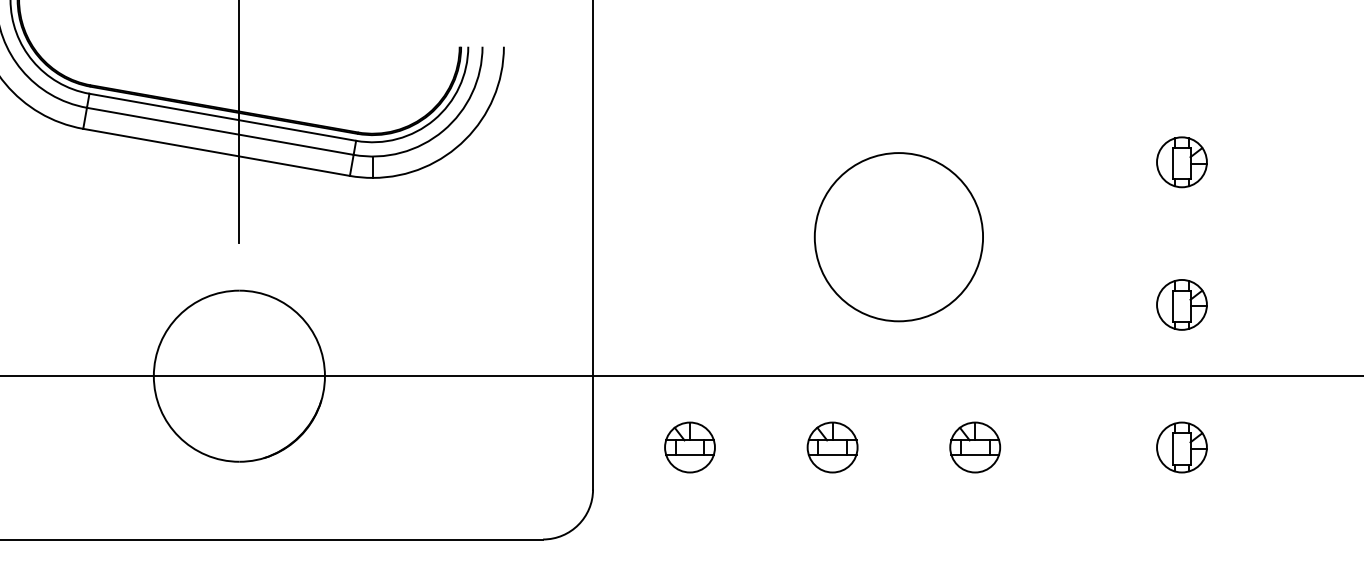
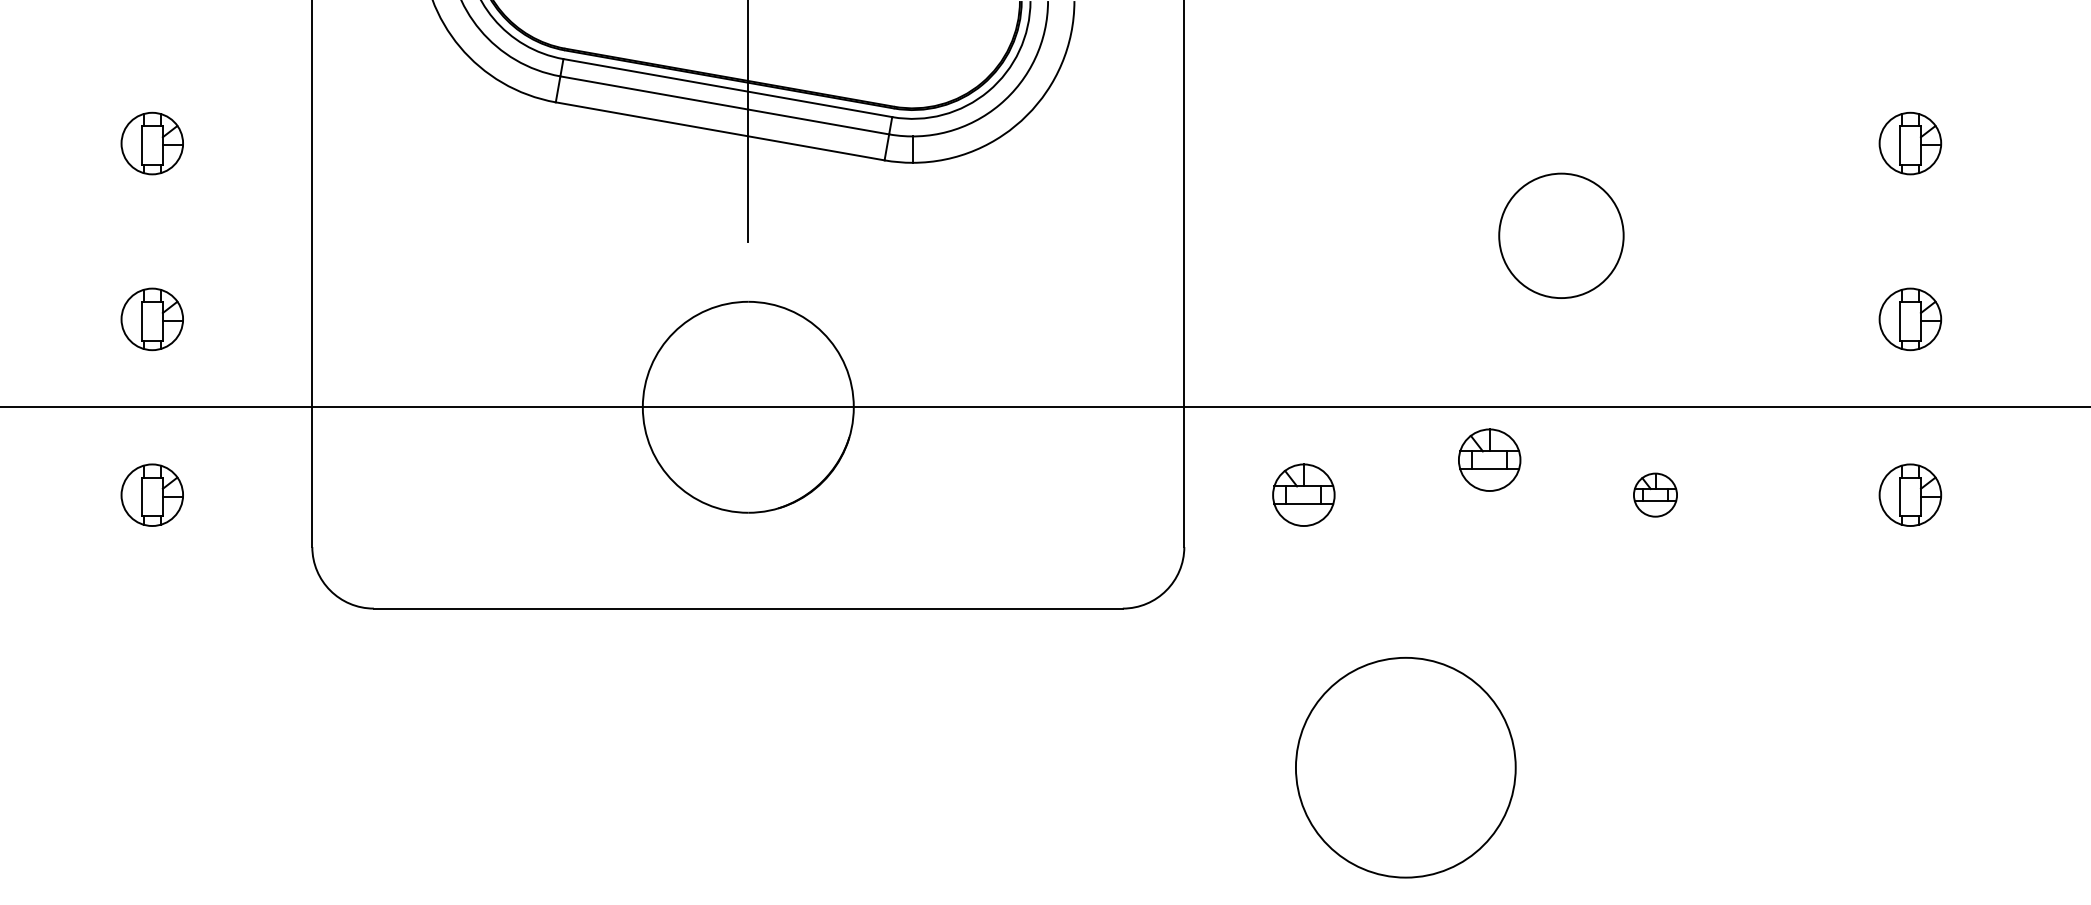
circle: (898, 236) -> (1561, 235), size x0.6
part: (832, 446) -> (1489, 459), moved
part: (975, 446) -> (1655, 494), size x0.7

